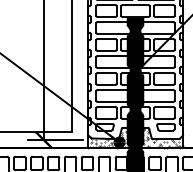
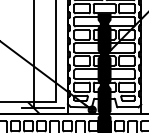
hatch: (134, 137) -> (103, 106), removed

